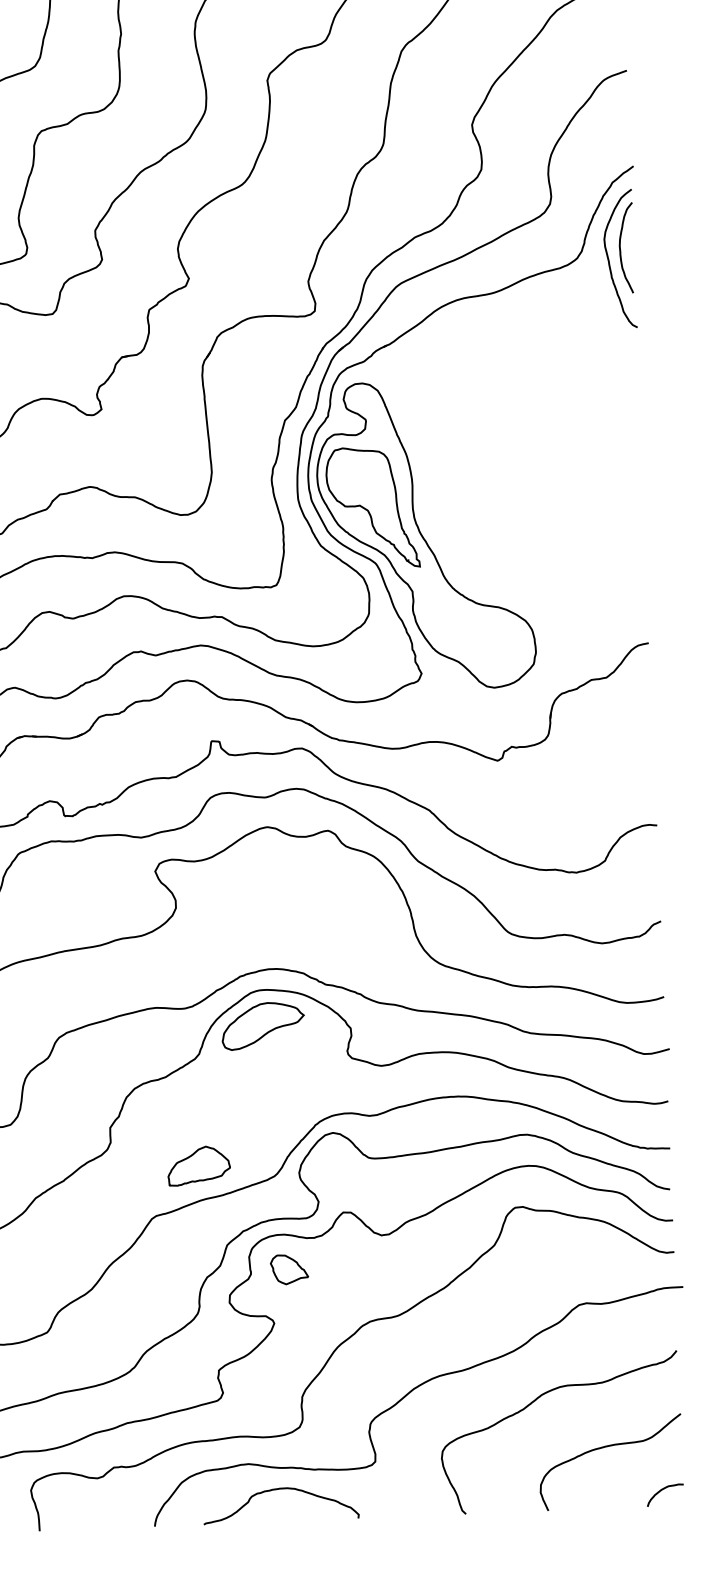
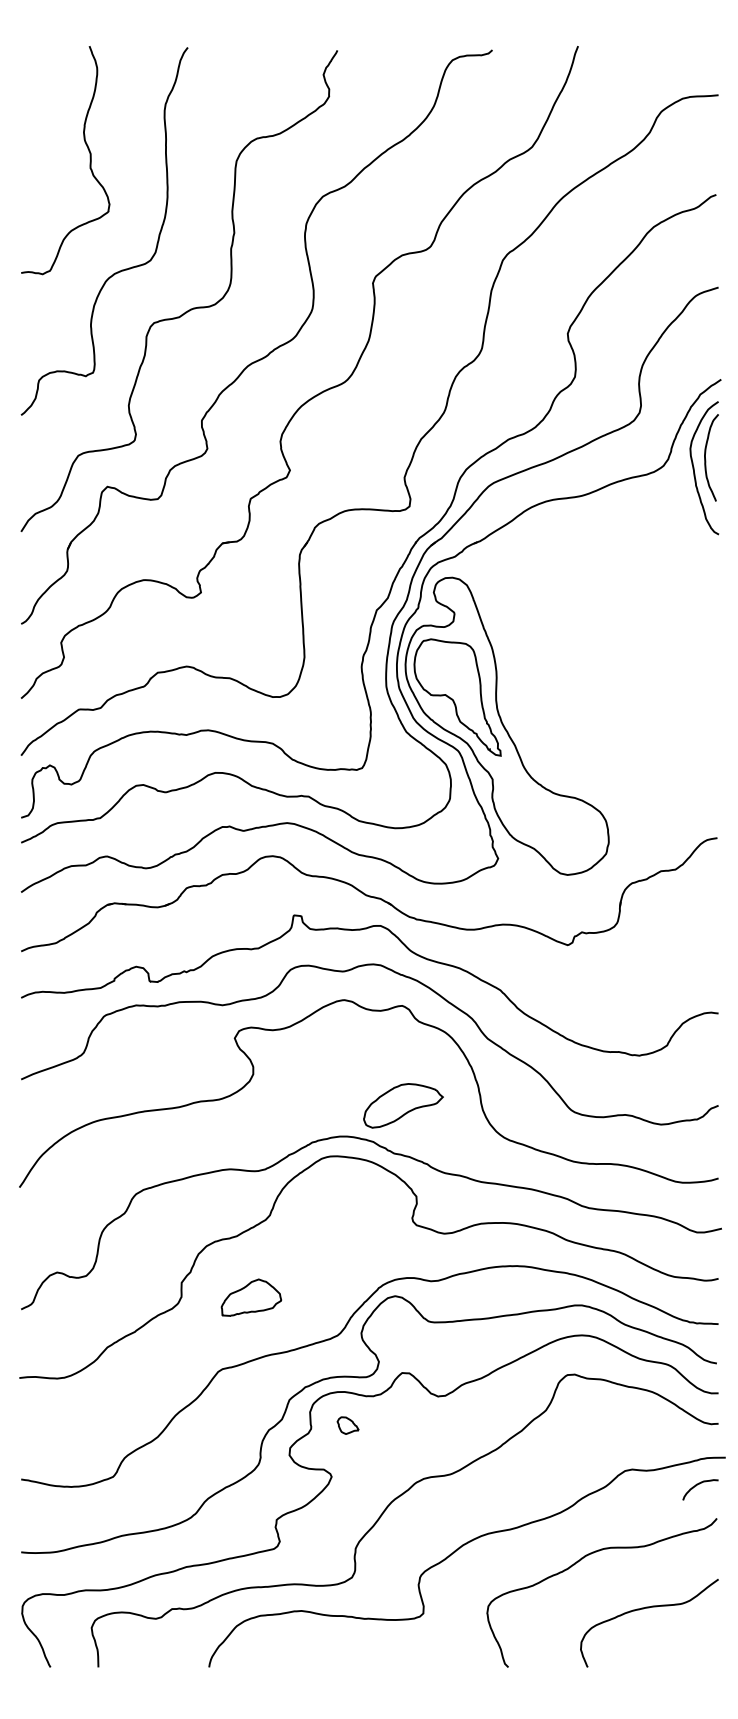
part: (263, 1025) -> (403, 1105), moved
part: (199, 1165) -> (251, 1297), moved
part: (288, 1269) -> (347, 1425), size x0.6
curve: (276, 1490) -> (327, 1637), removed
curve: (662, 1490) -> (697, 1485), moved

